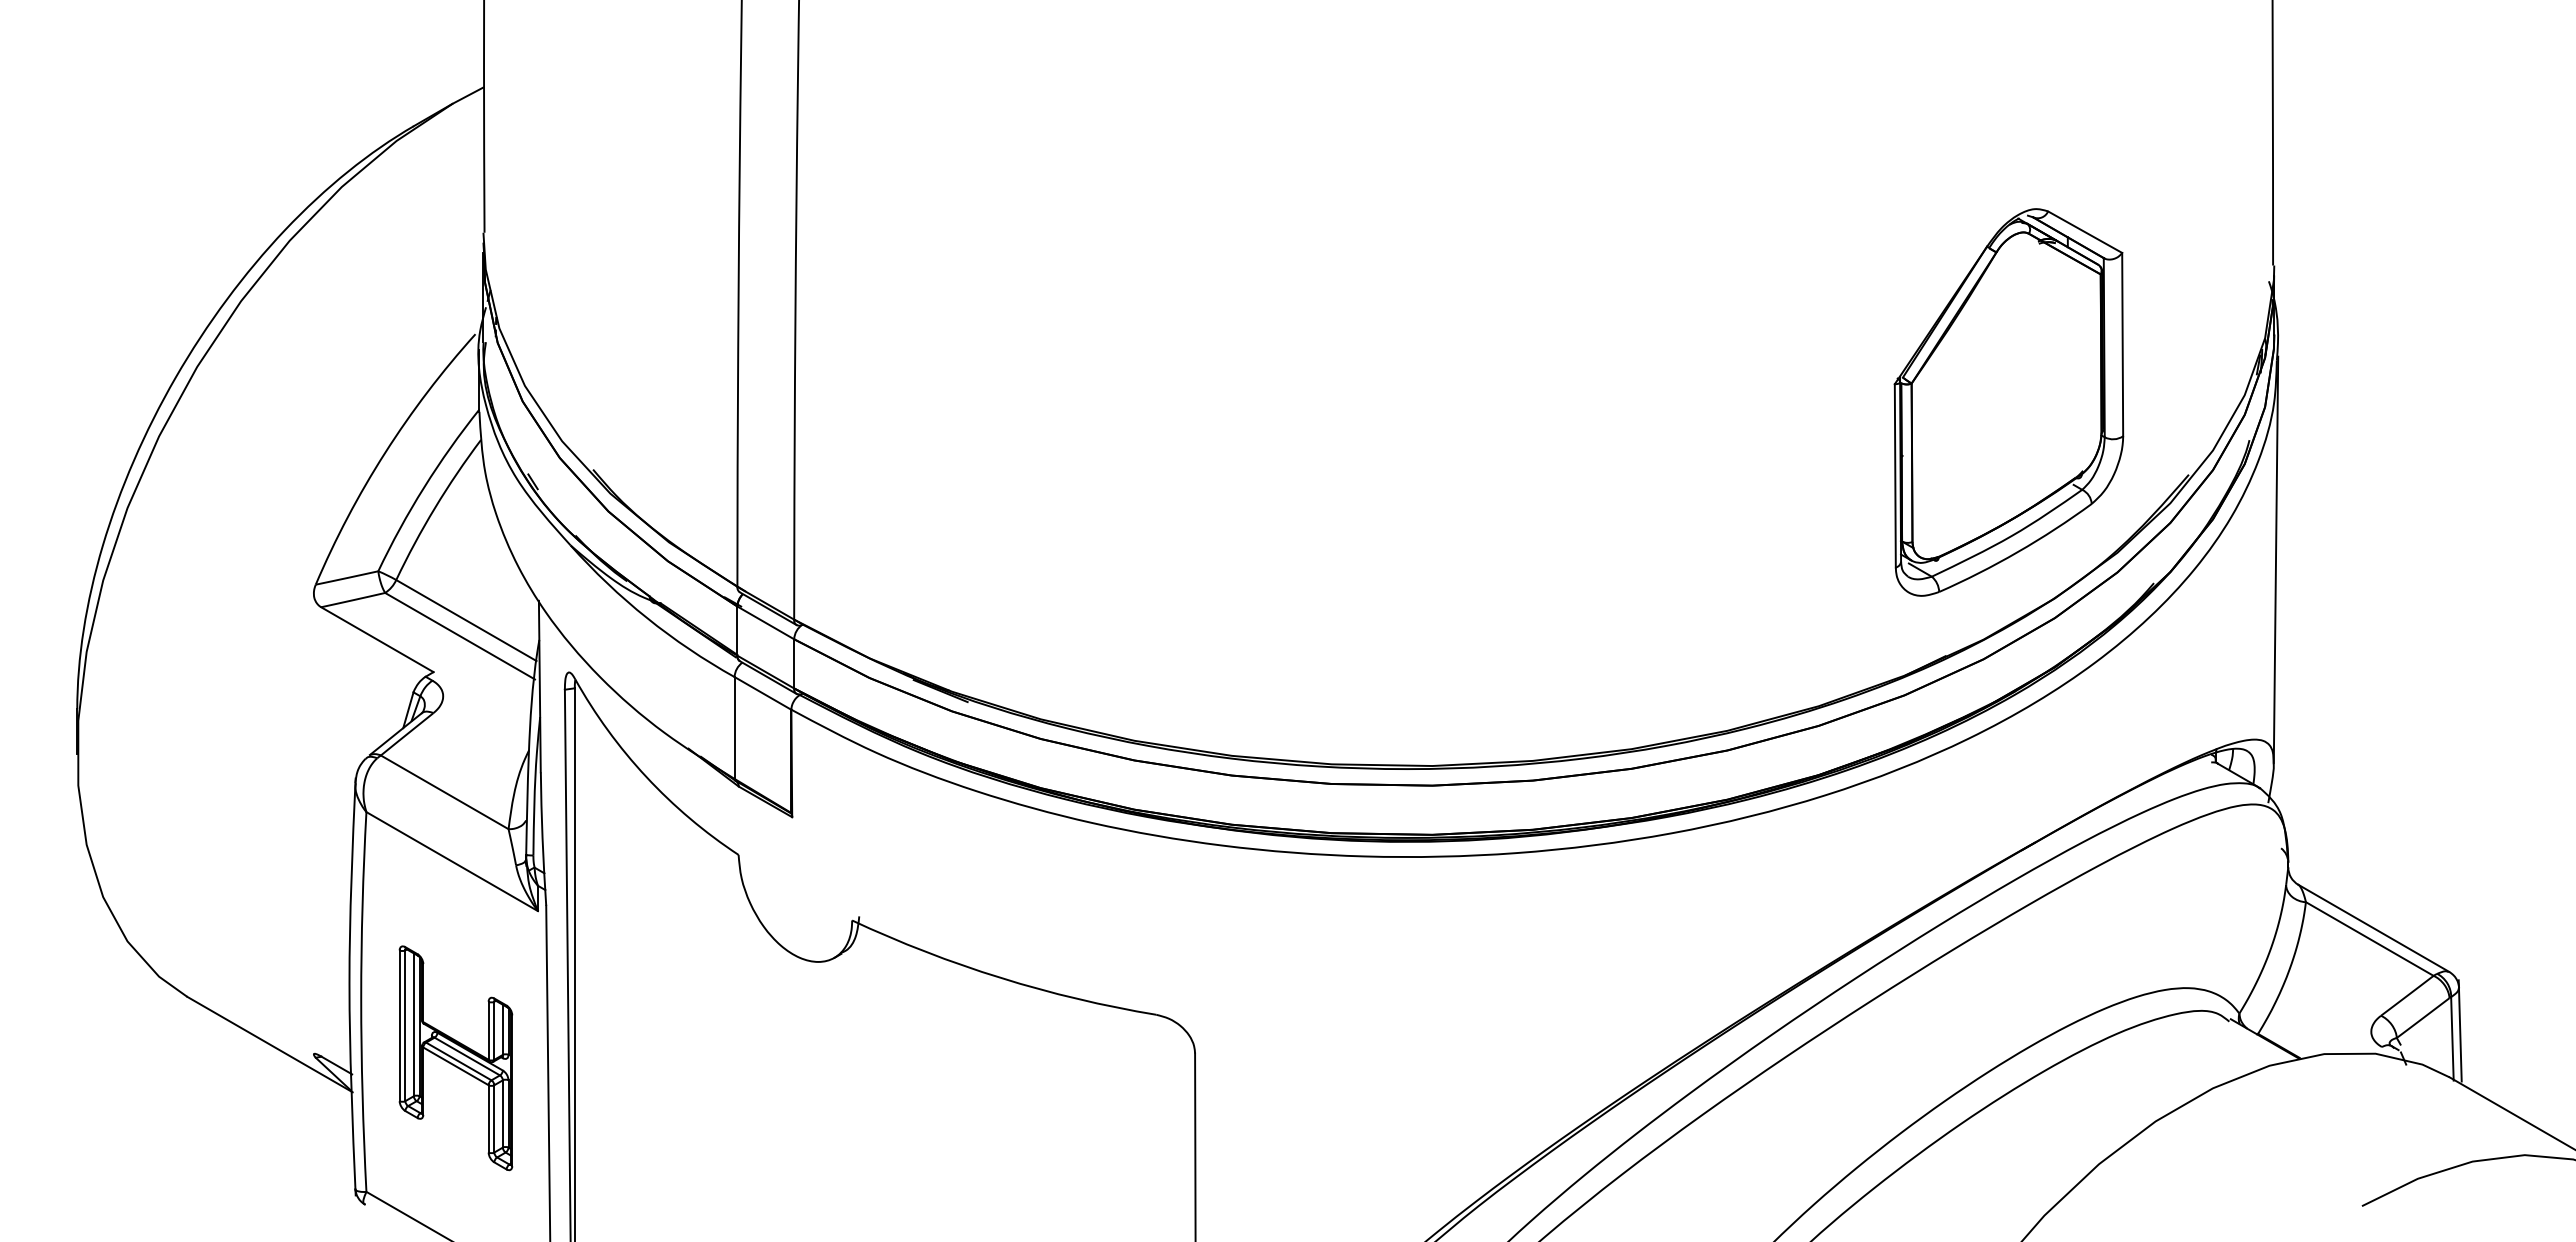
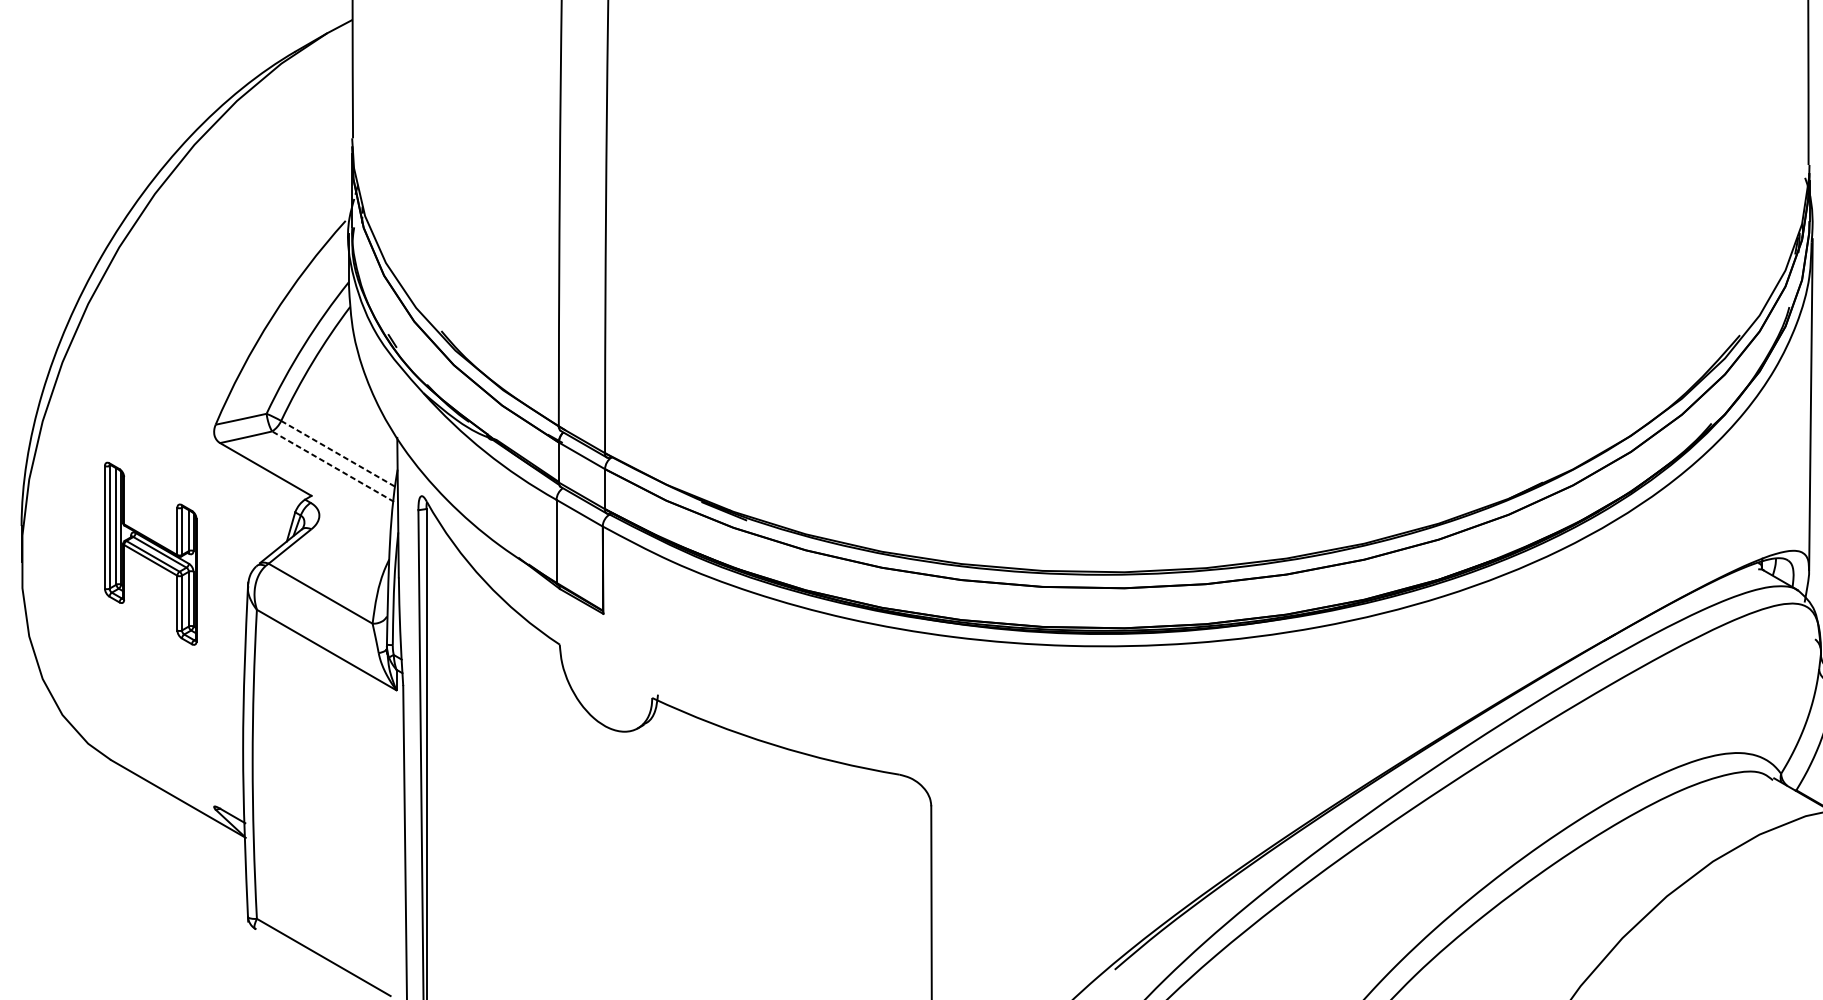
part: (2008, 402) -> (1593, 276), removed
line: (466, 620) -> (338, 453), solid -> dashed
line: (460, 636) -> (333, 466), solid -> dashed
part: (455, 1058) -> (150, 553), moved

